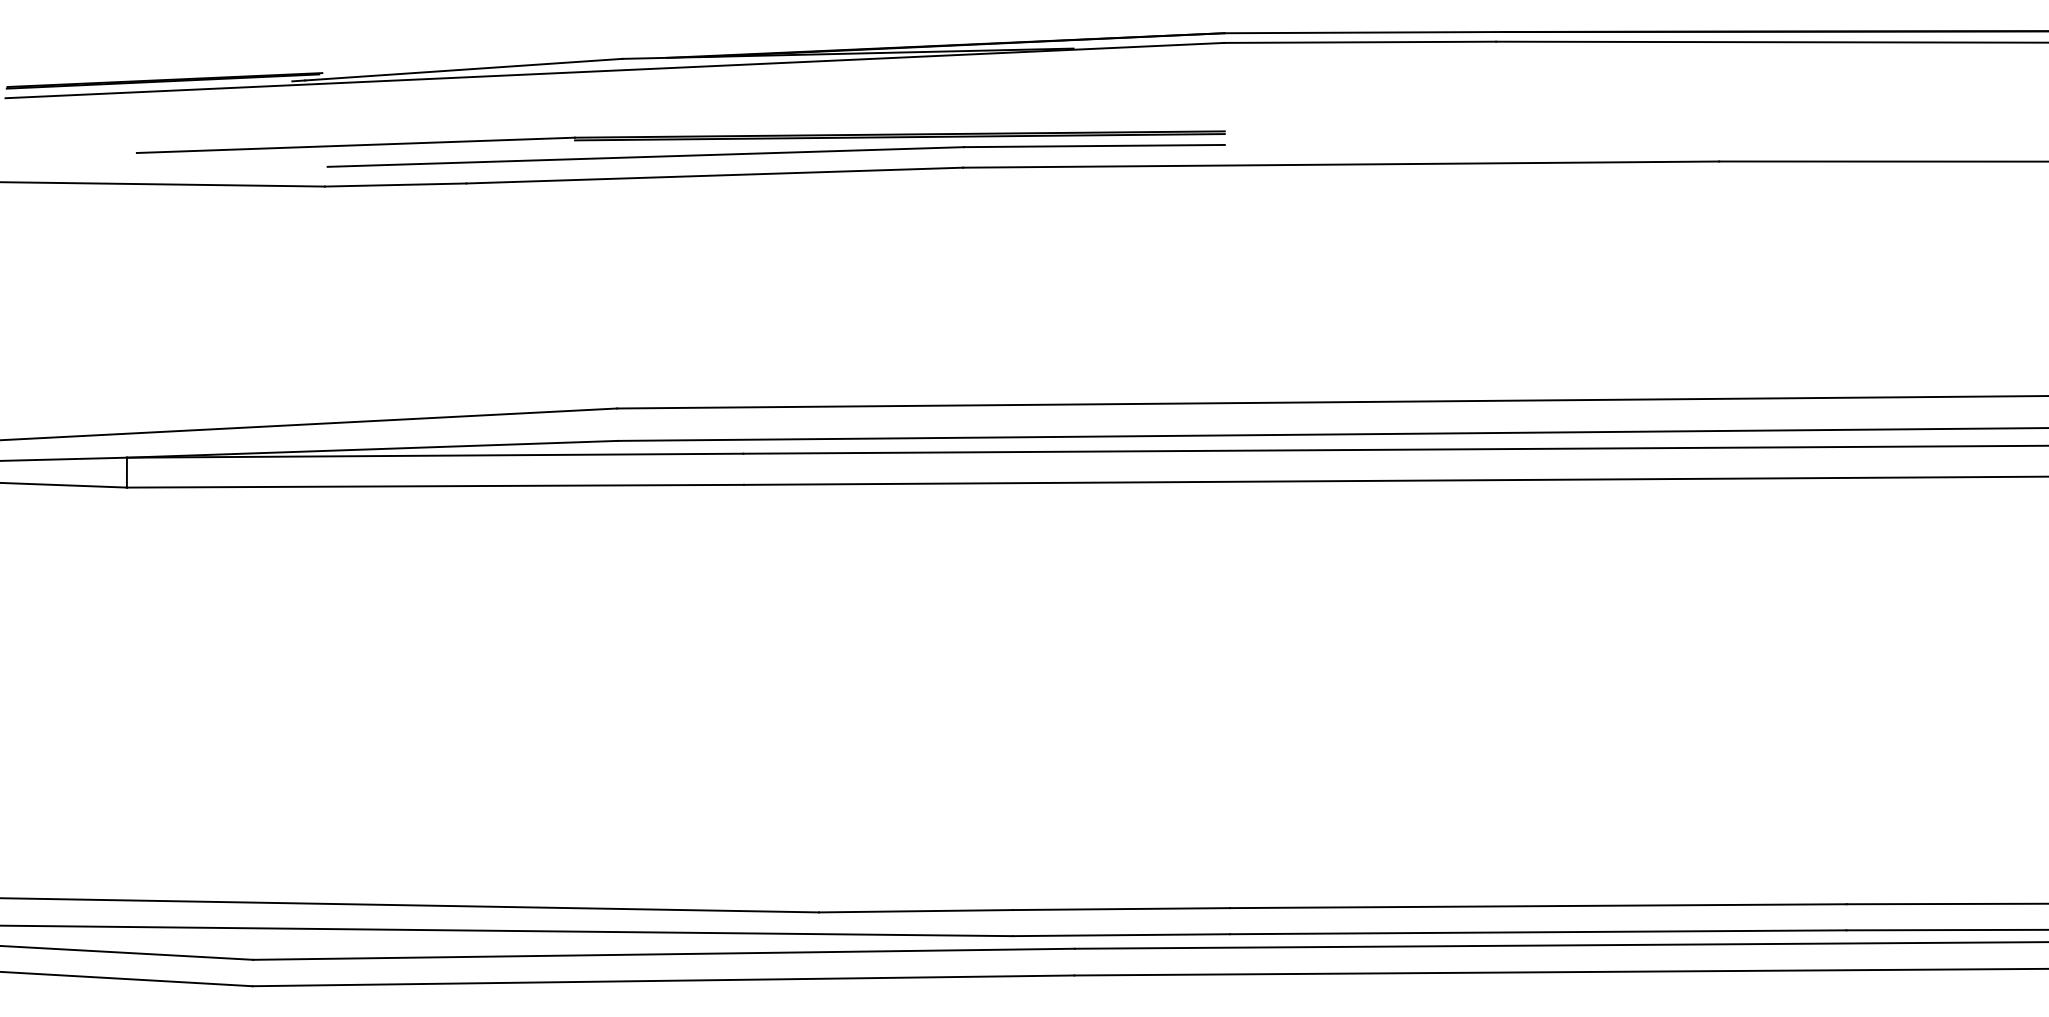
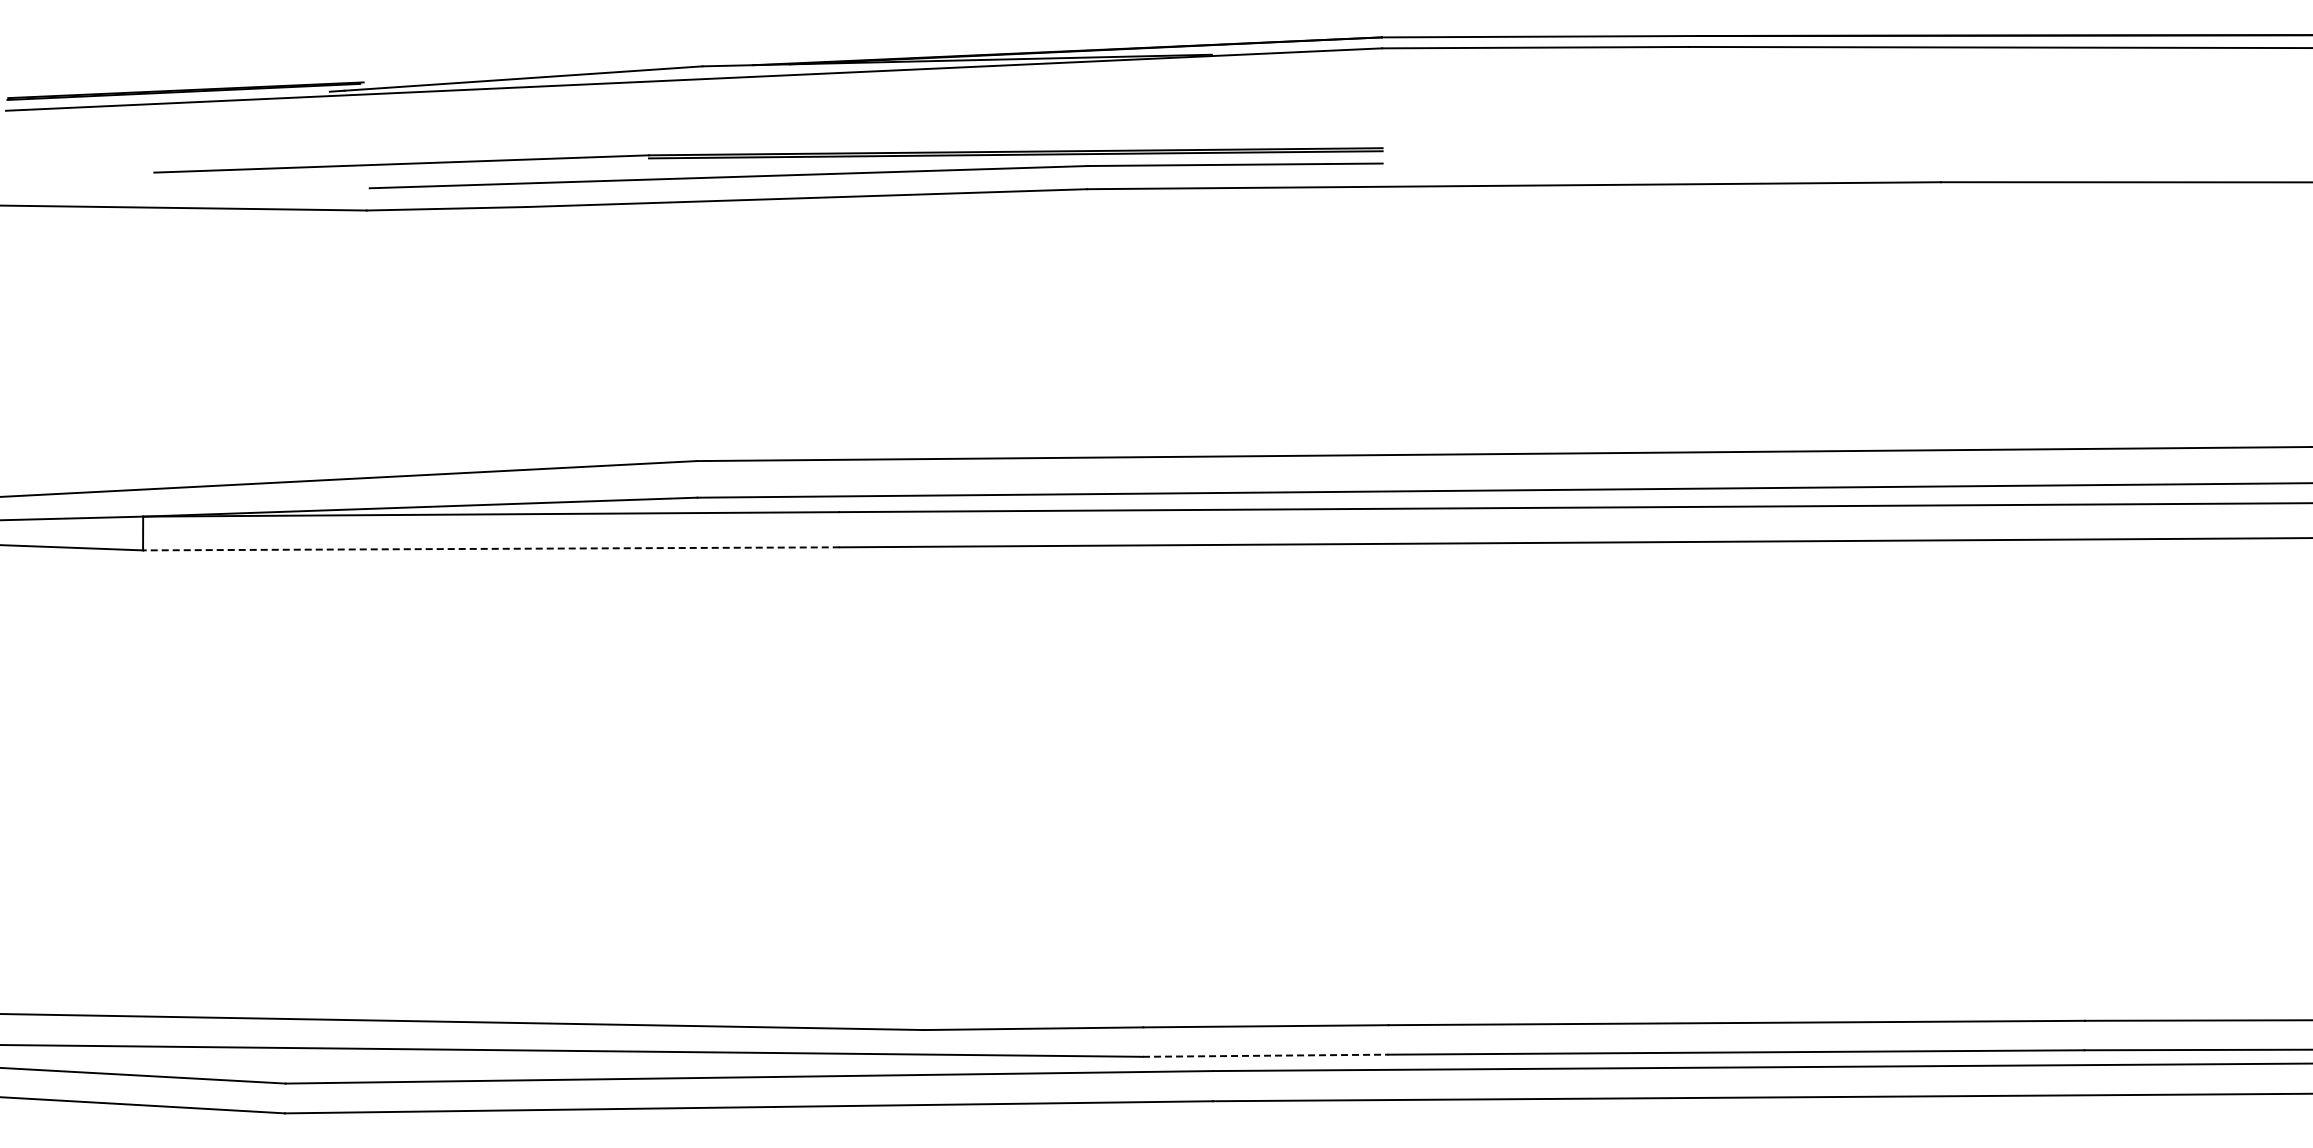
line: (434, 485) -> (490, 548), solid -> dashed
line: (1121, 934) -> (1265, 1055), solid -> dashed

